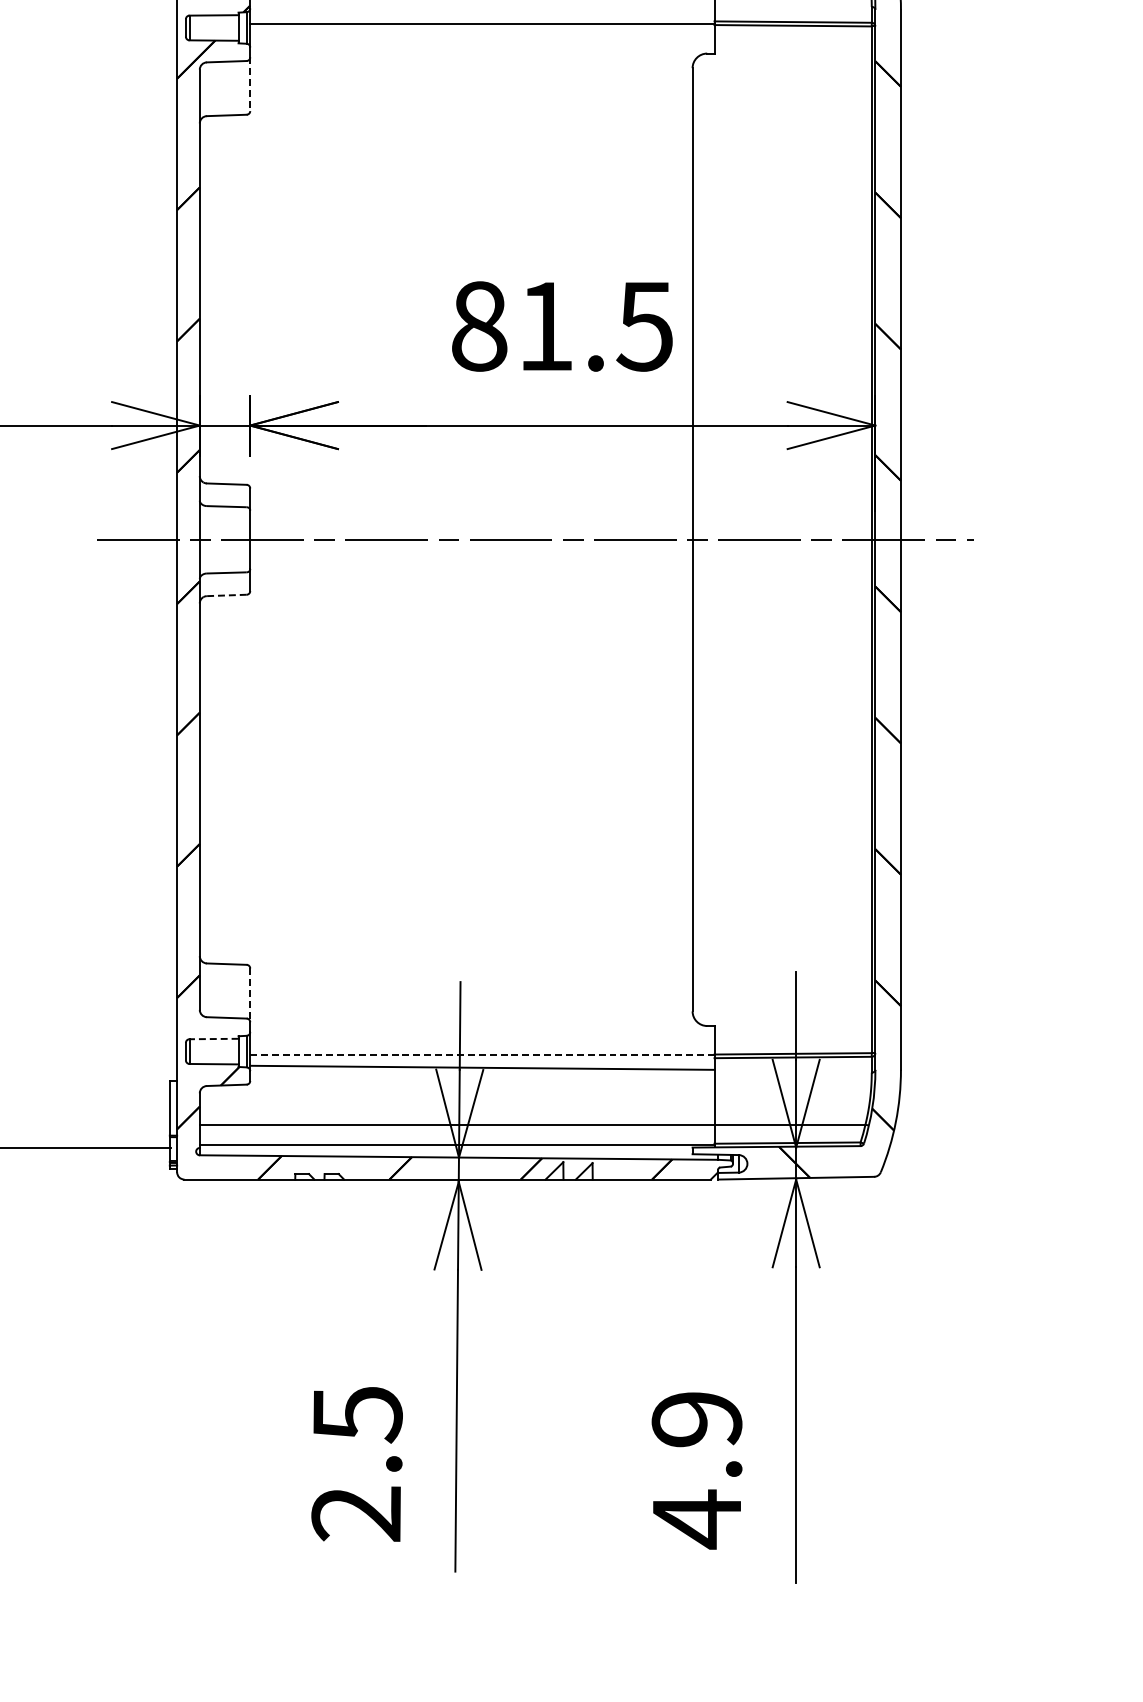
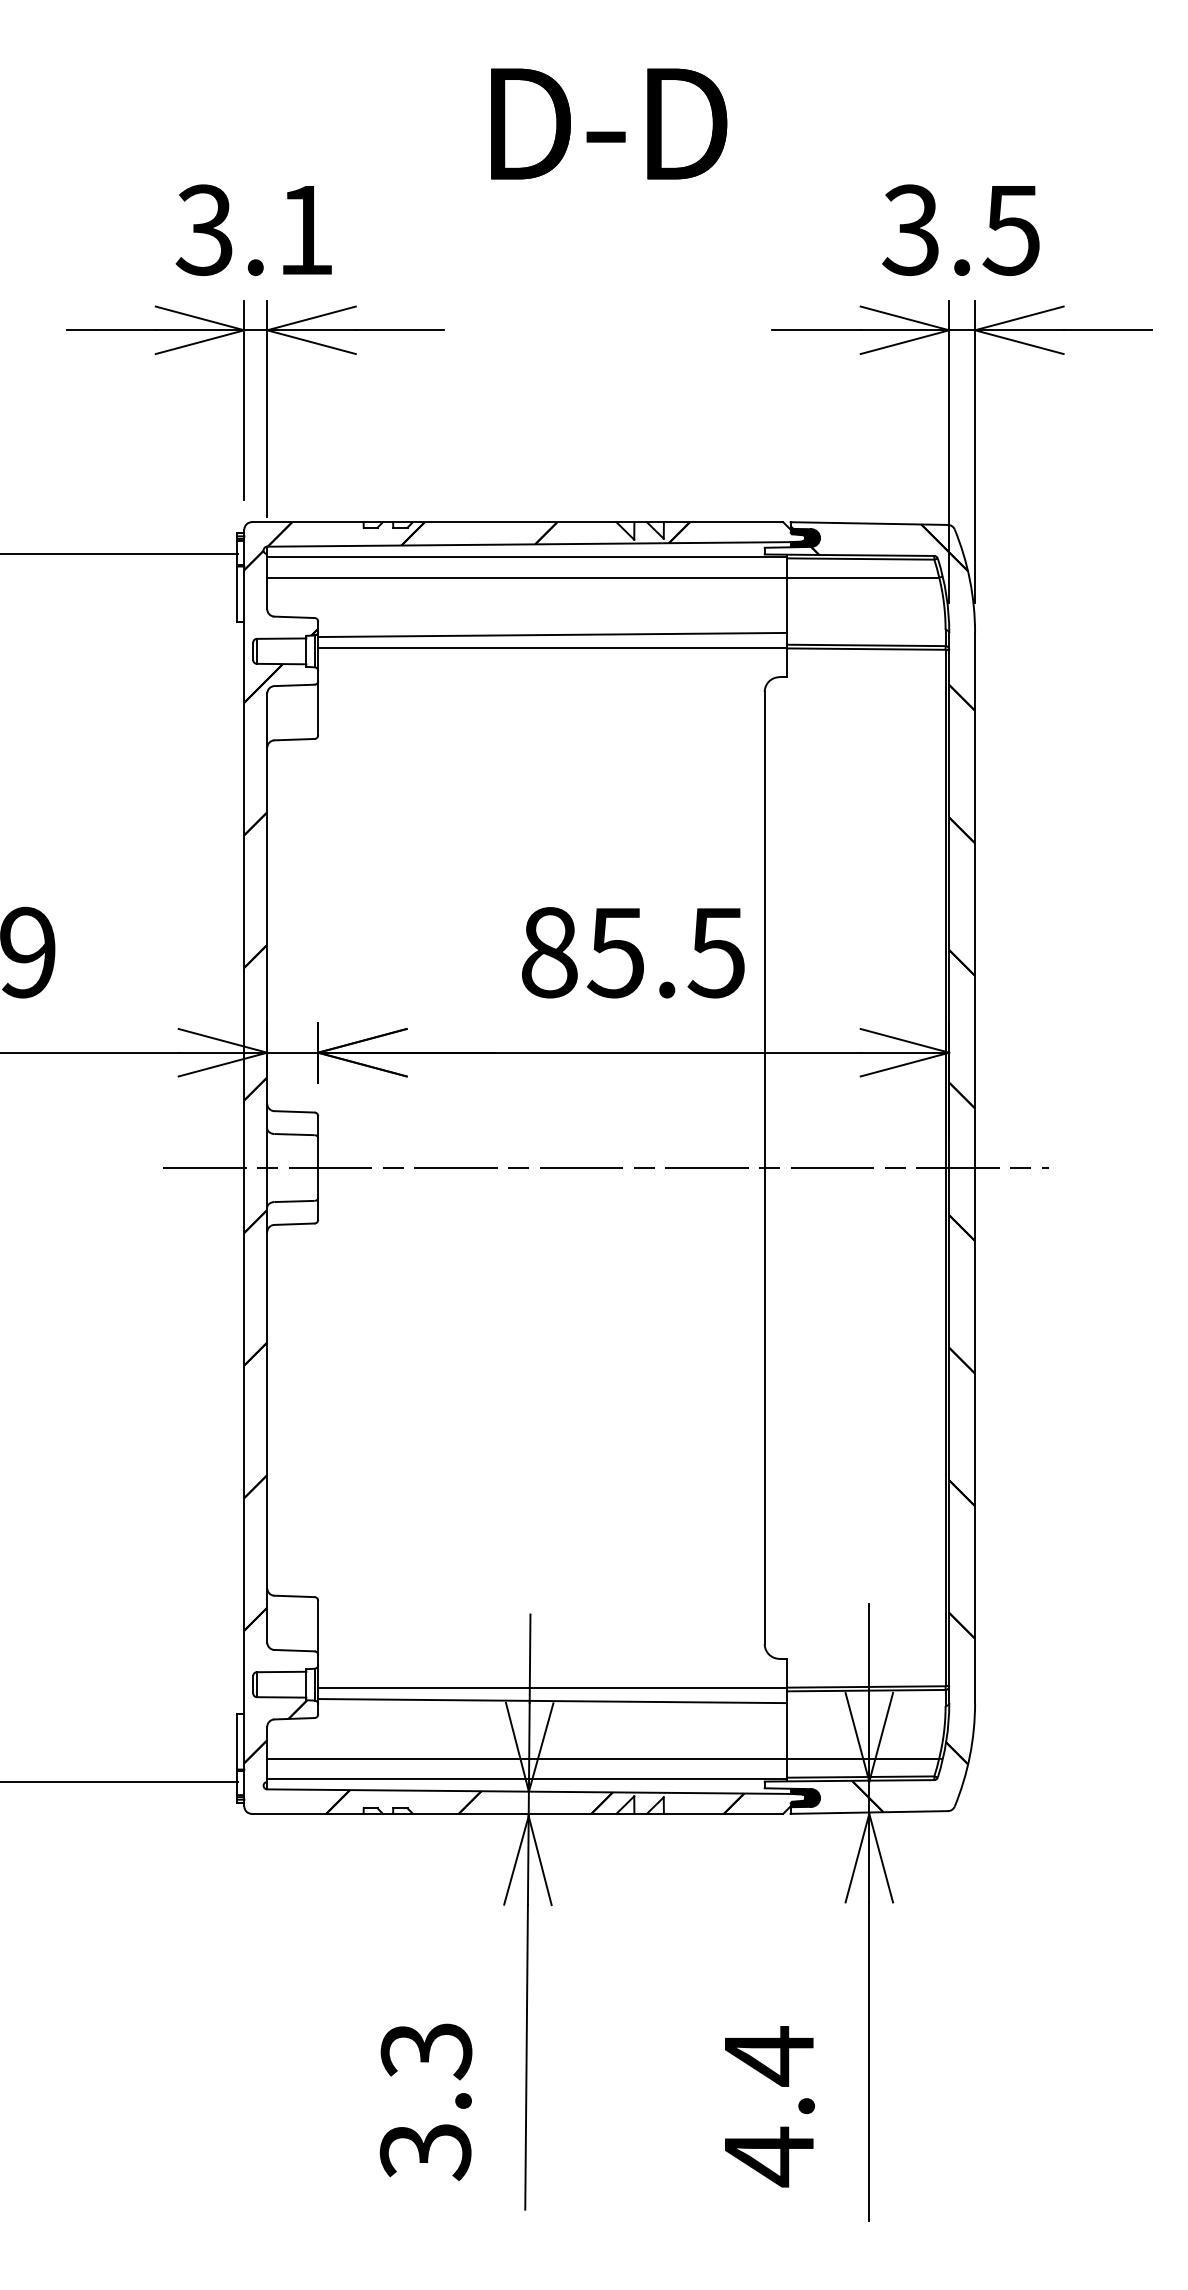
line: (482, 11) -> (552, 634), added
line: (250, 84) -> (318, 708), dashed -> solid
text: (543, 327) -> (614, 953), 81.5 -> 85.5
line: (226, 595) -> (294, 1224), dashed -> solid
line: (250, 995) -> (318, 1628), dashed -> solid
line: (213, 1039) -> (281, 1672), dashed -> solid
line: (482, 1055) -> (552, 1688), dashed -> solid
fill: (732, 1163) -> (805, 1797), added
text: (697, 1419) -> (769, 2056), 4.9 -> 4.4
text: (357, 1464) -> (426, 2101), 2.5 -> 3.3

